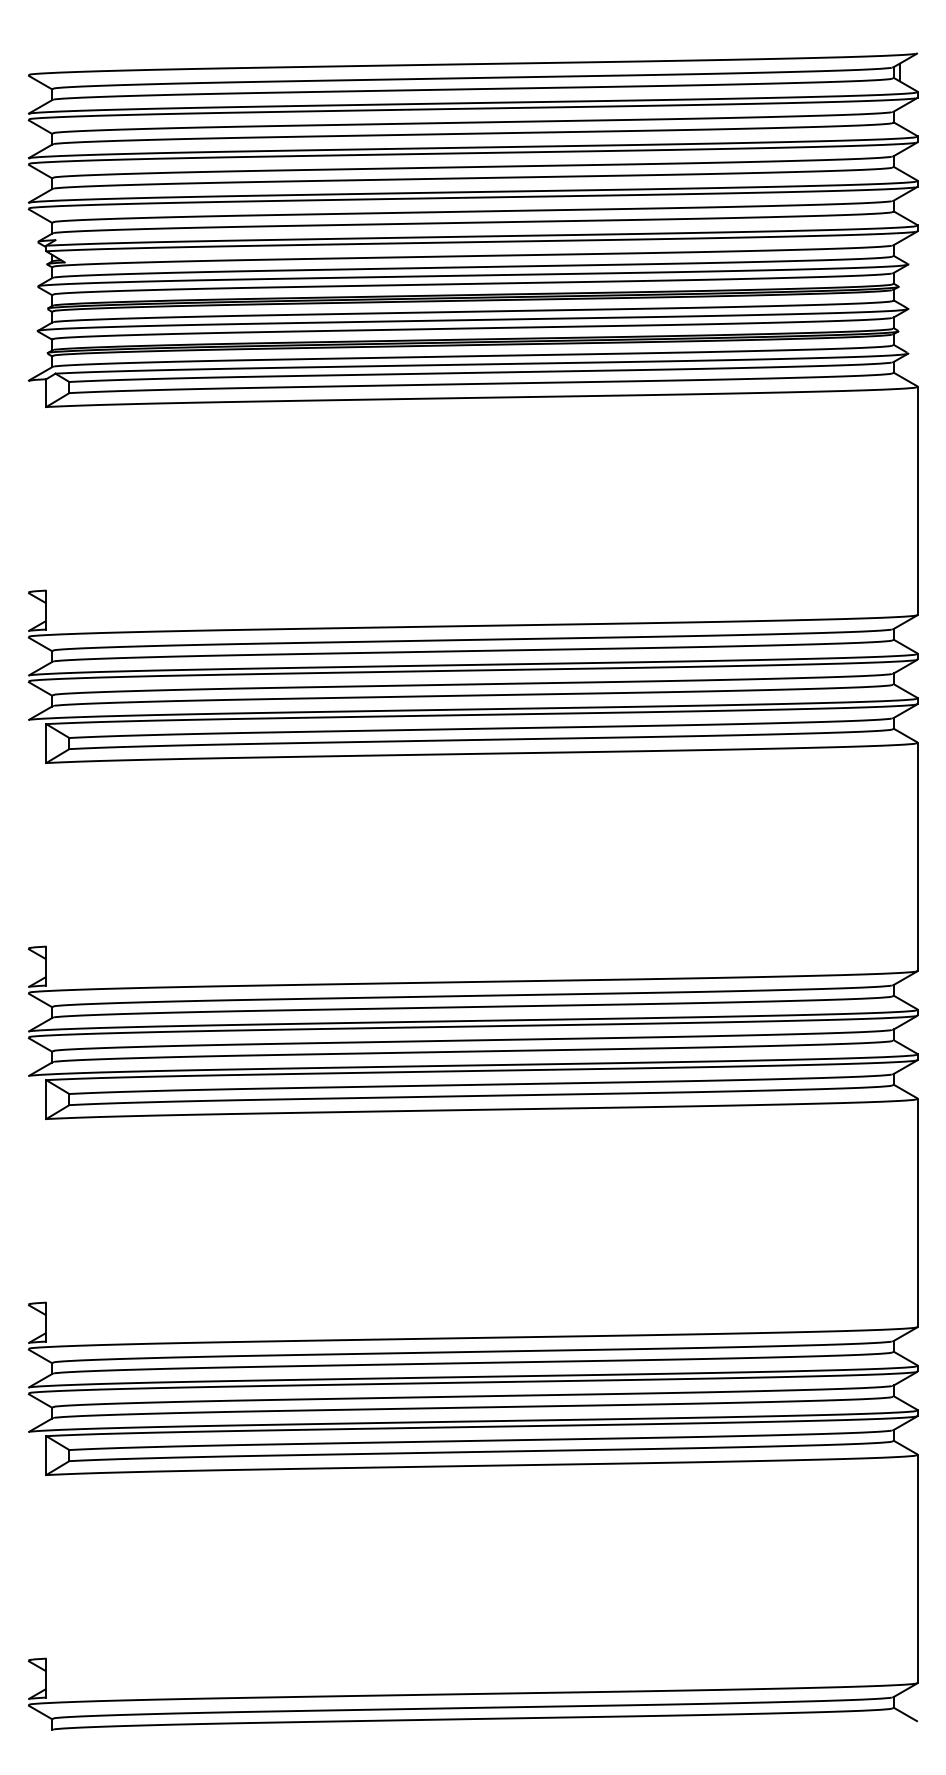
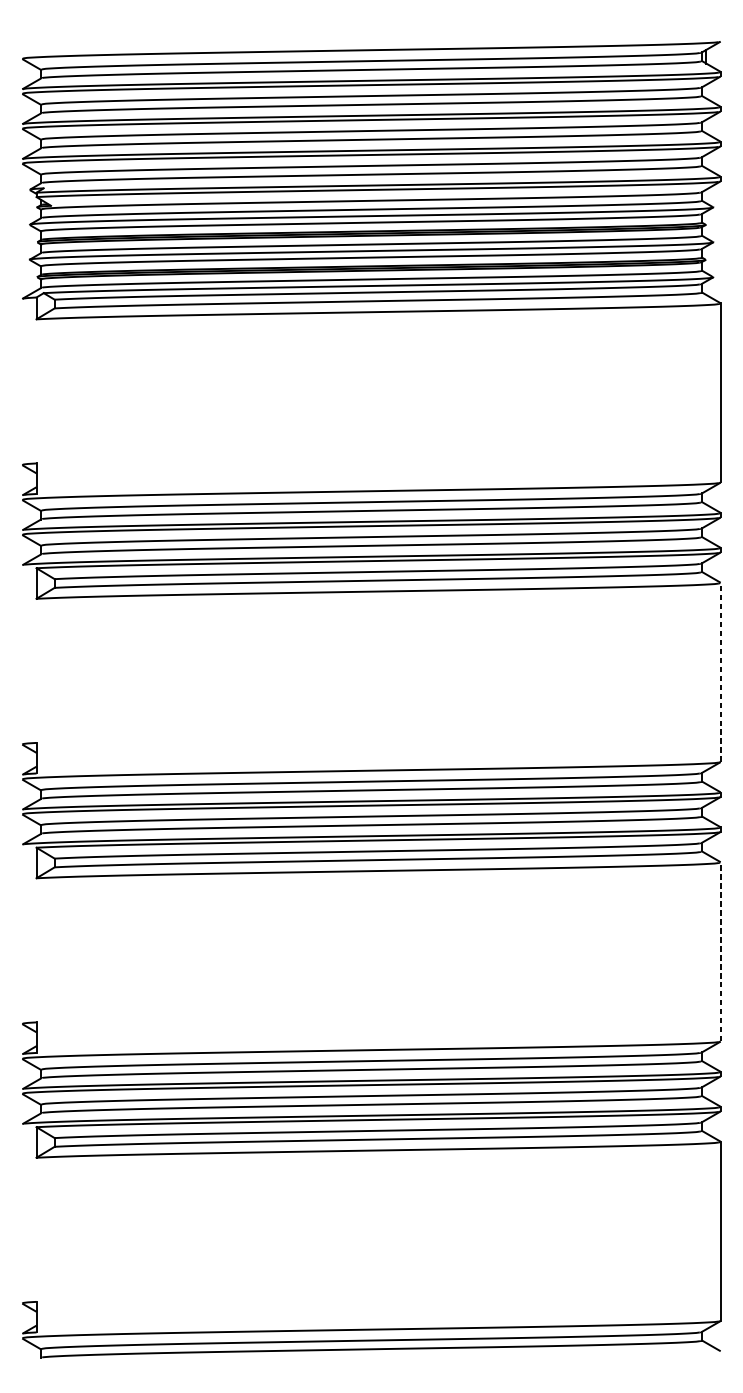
line: (918, 856) -> (721, 672), solid -> dashed
line: (918, 1212) -> (721, 951), solid -> dashed

